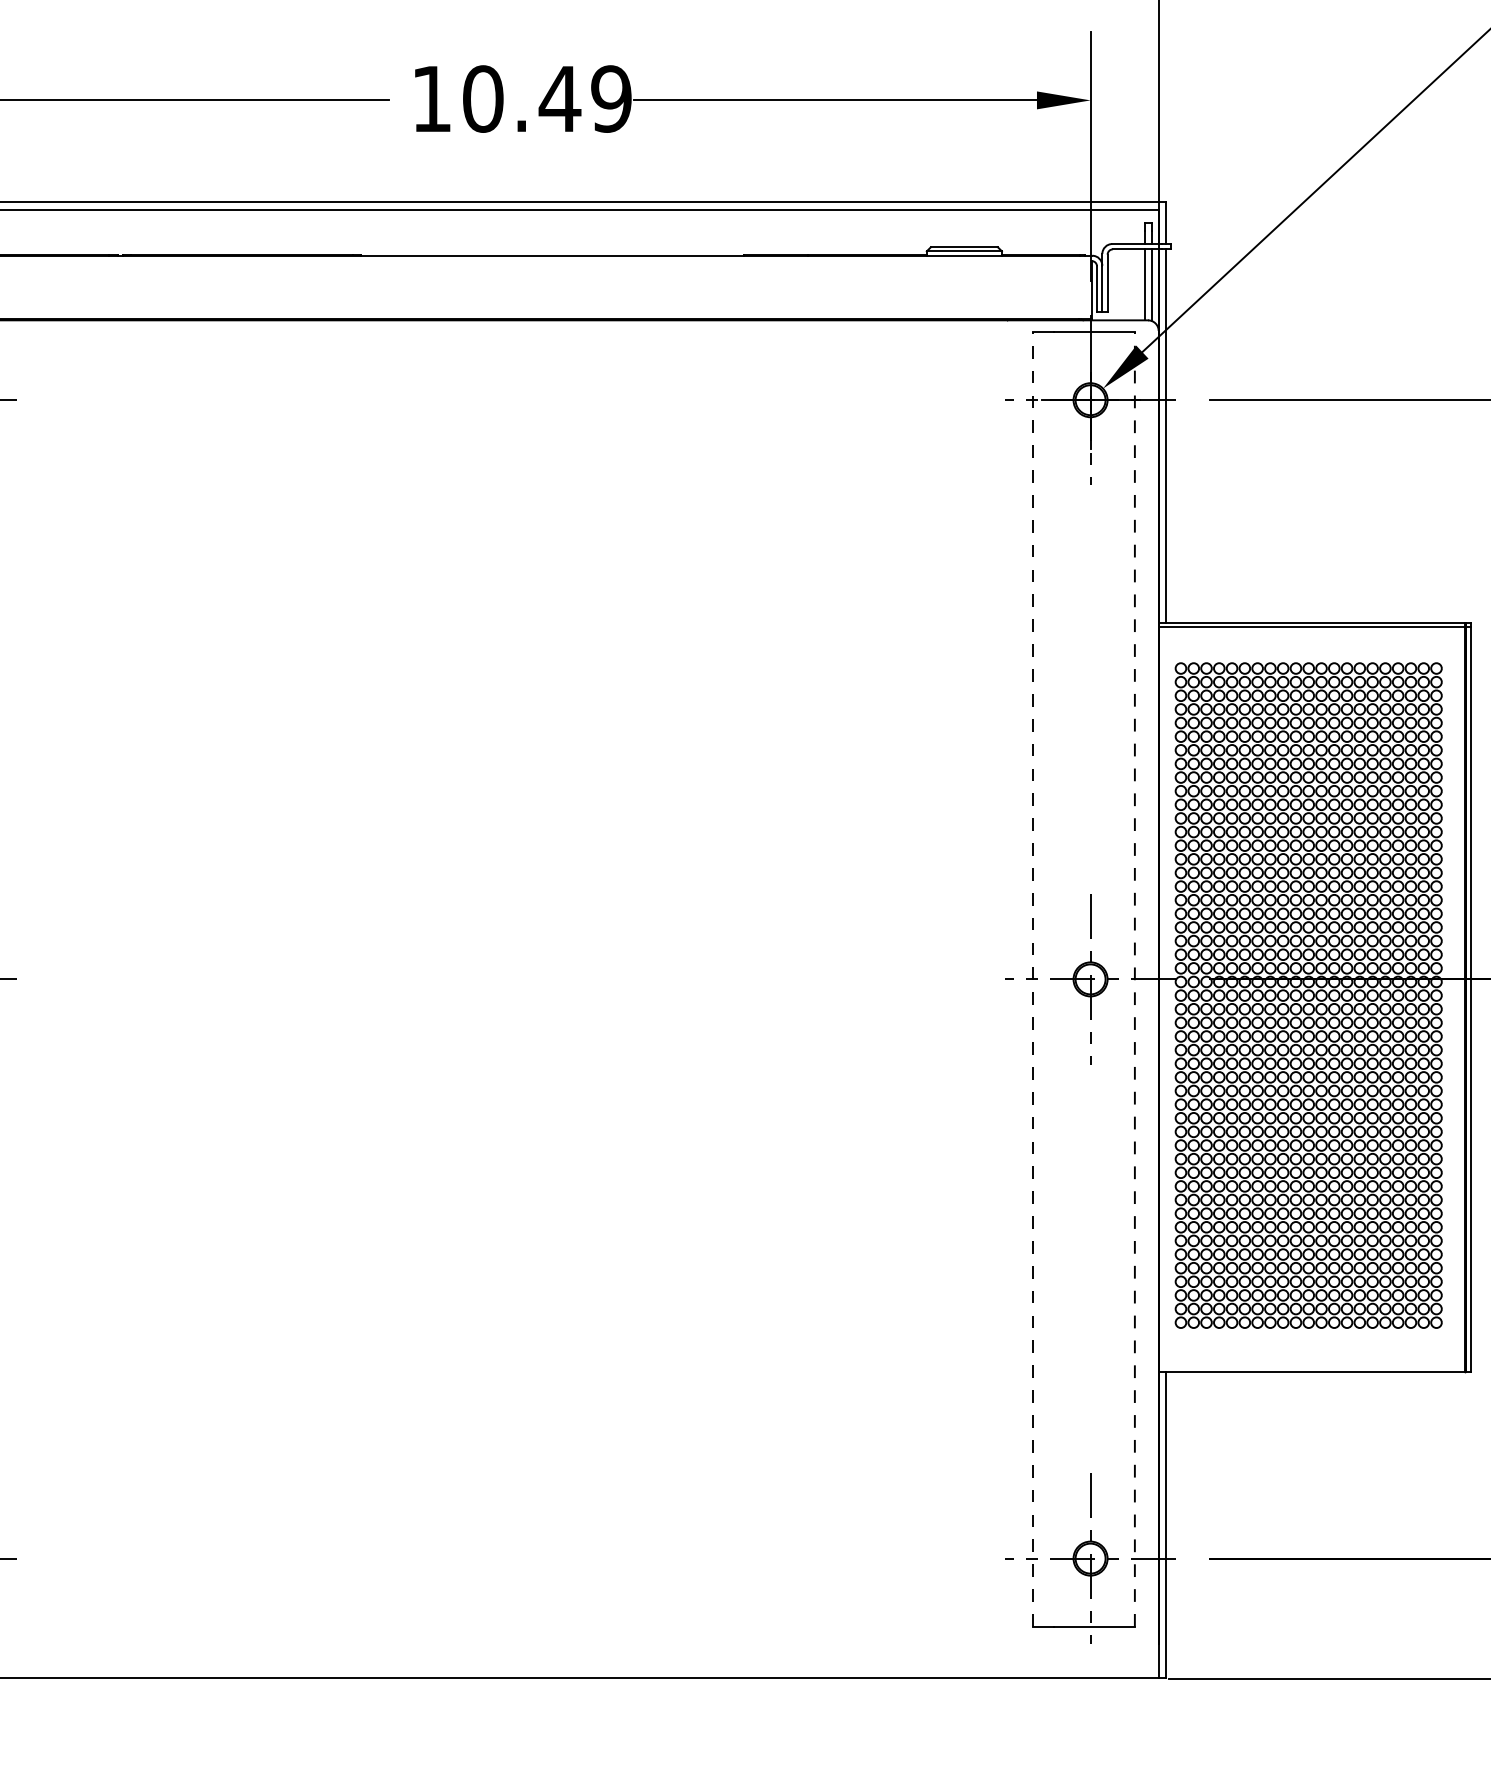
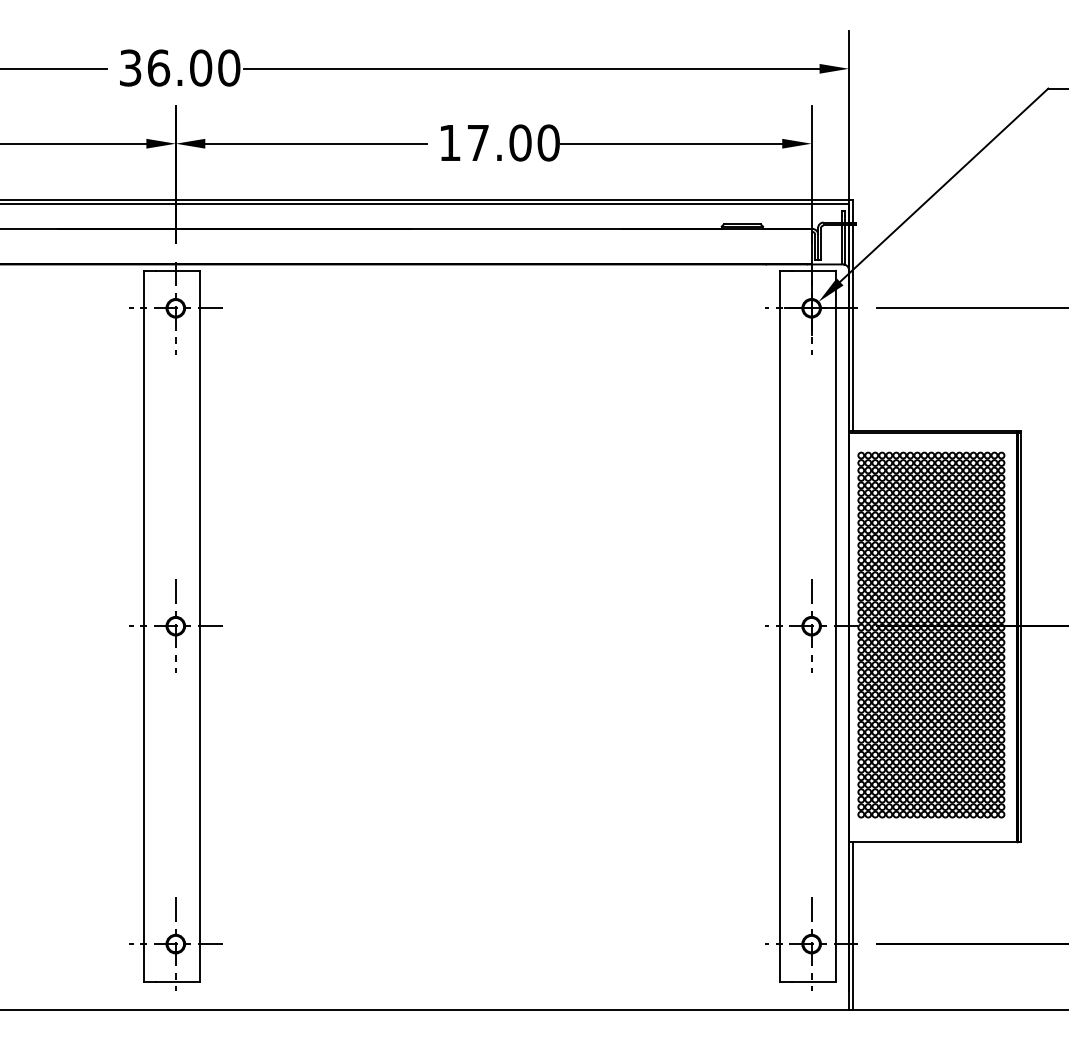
text: (547, 98) -> (513, 142), 10.49 -> 17.00
line: (1031, 978) -> (779, 625), dashed -> solid
line: (1134, 978) -> (835, 625), dashed -> solid

